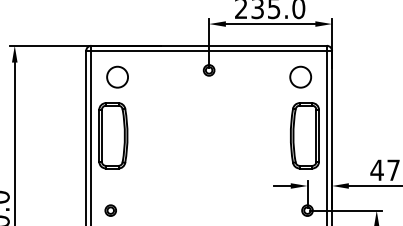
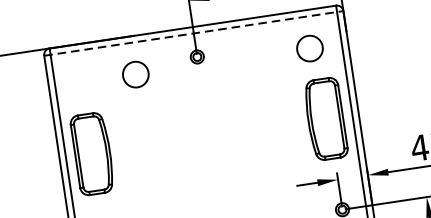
line: (209, 51) -> (194, 33), solid -> dashed
circle: (117, 76) -> (135, 73), moved

